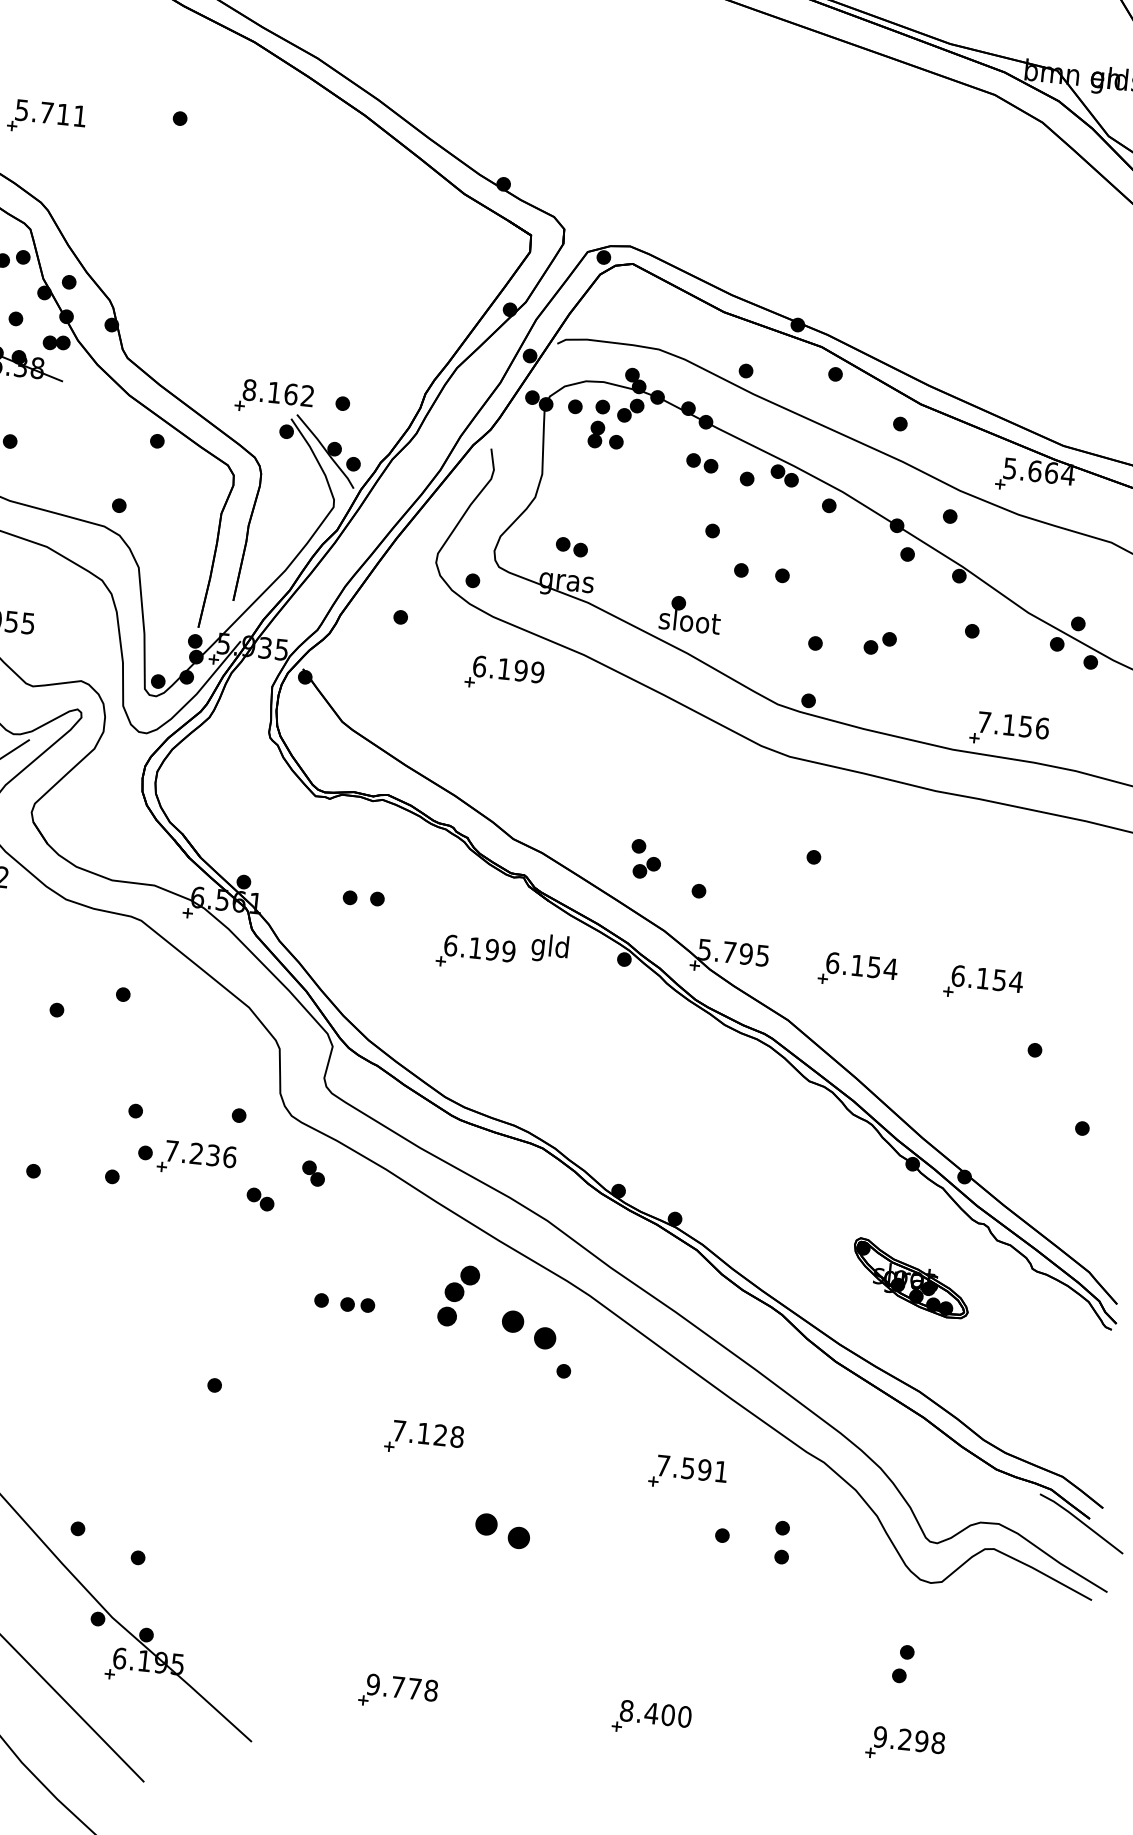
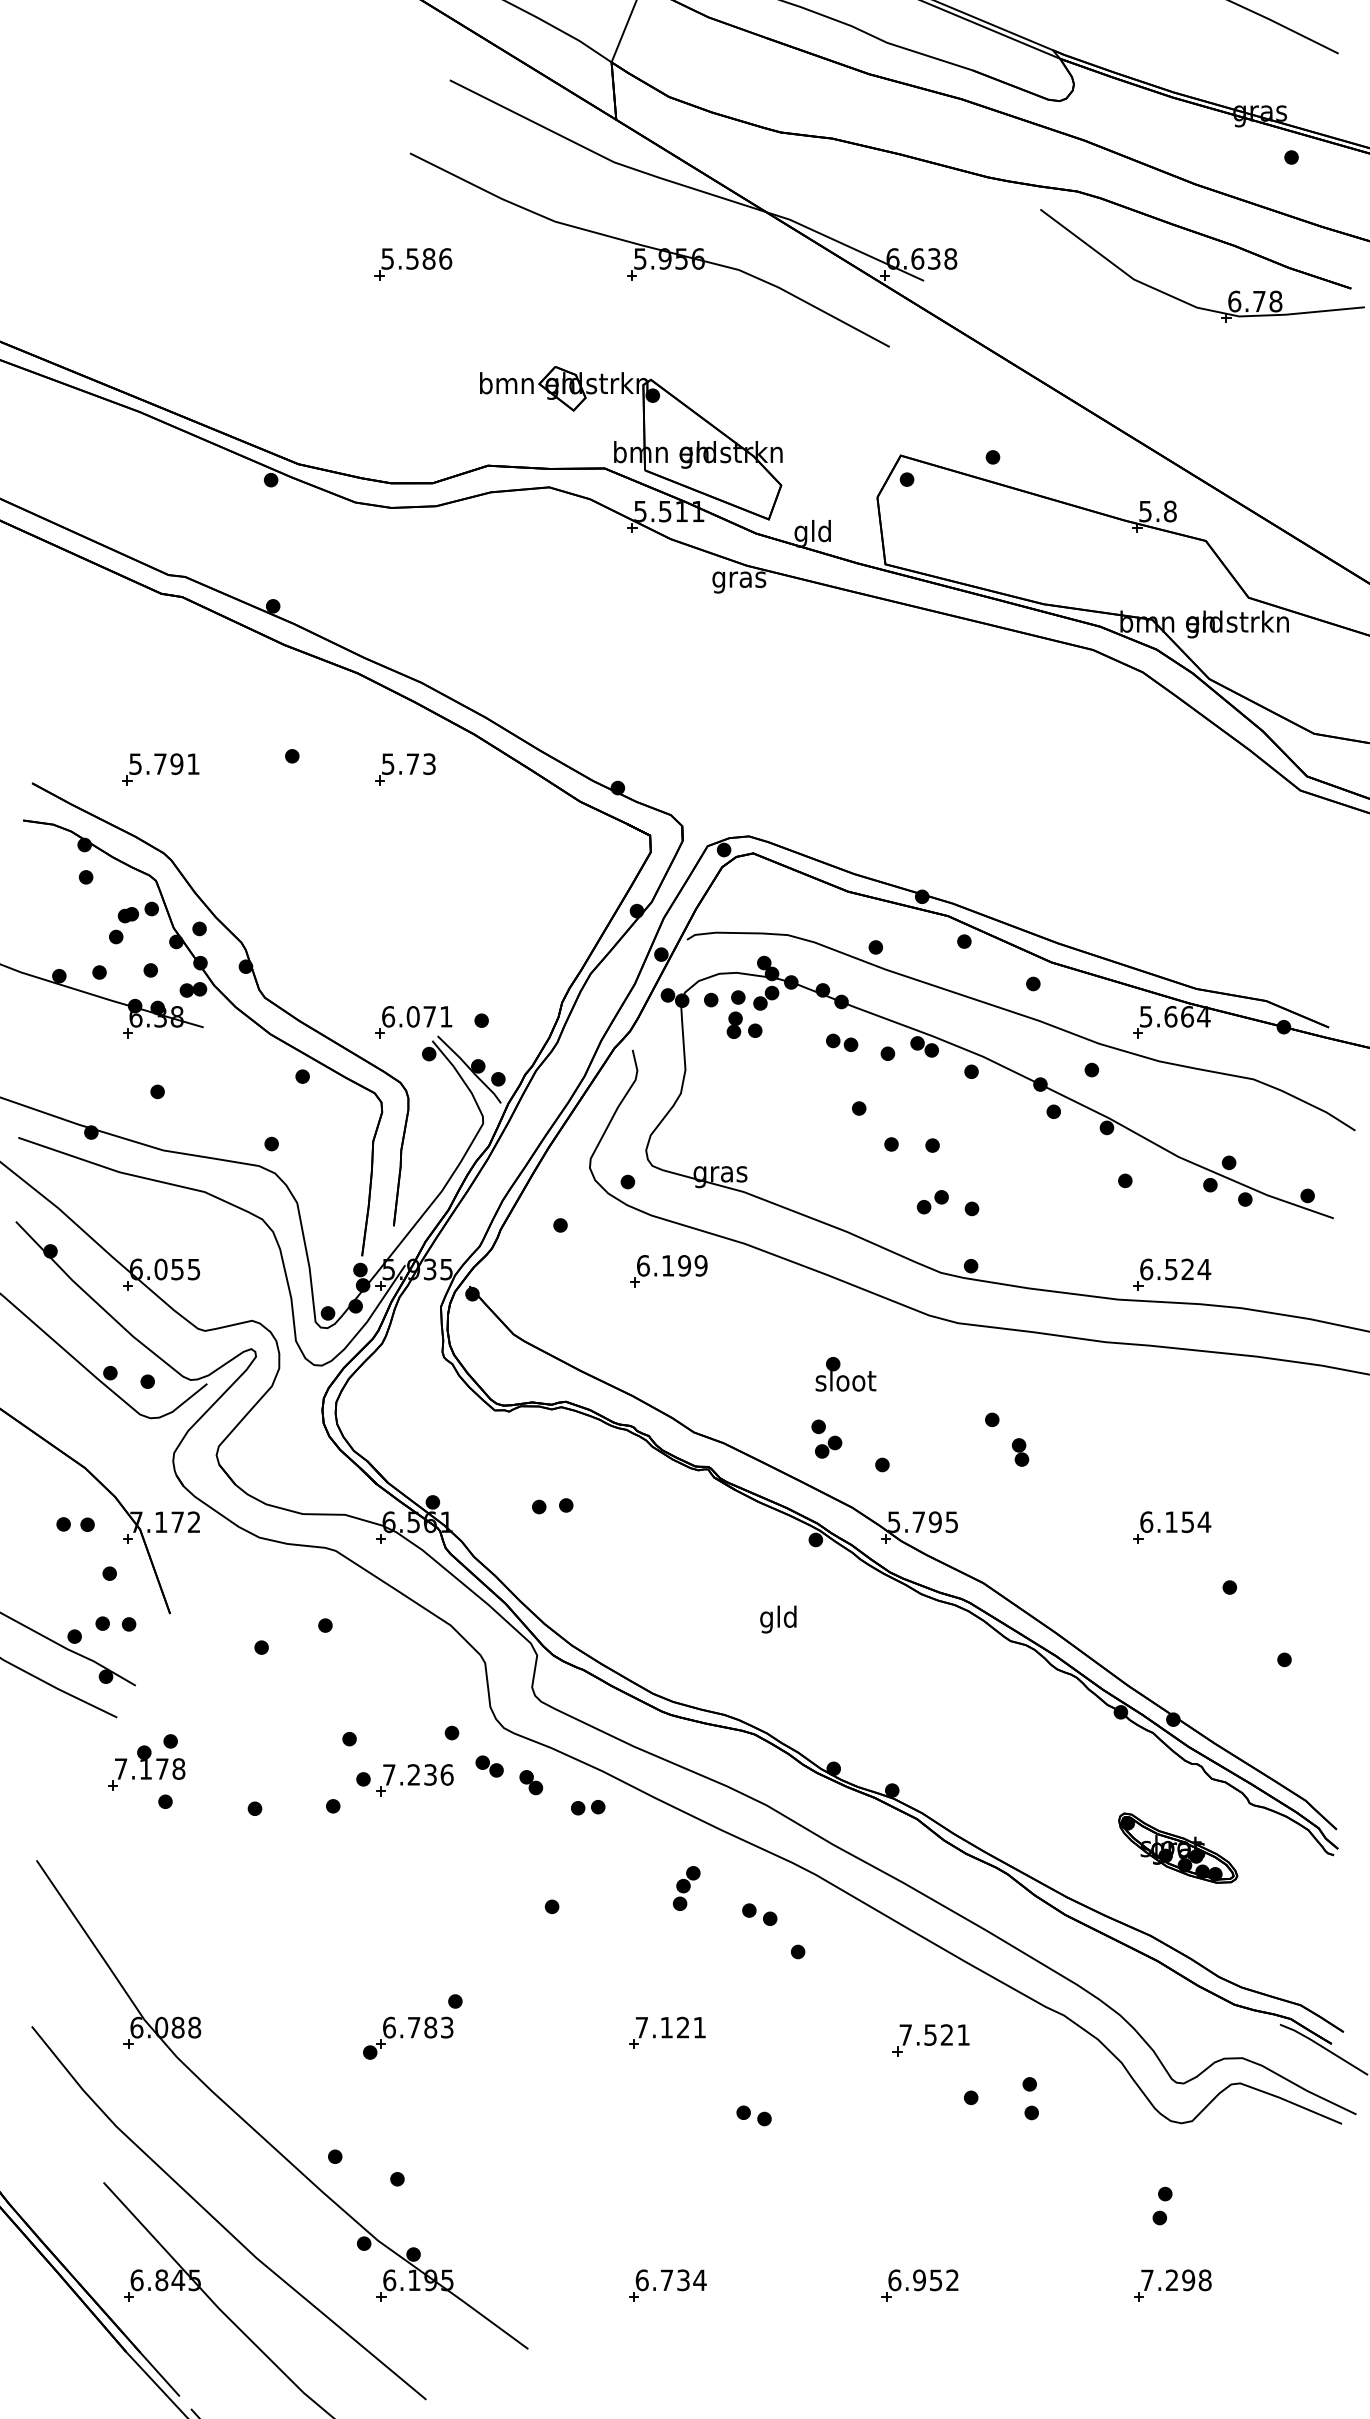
text: (63, 113) -> (176, 763), 5.711 -> 5.791
part: (292, 143) -> (405, 769), added
text: (278, 392) -> (417, 1016), 8.162 -> 6.071
part: (572, 546) -> (722, 1138), removed
part: (690, 614) -> (845, 1374), moved
part: (879, 643) -> (932, 1202), moved
text: (1013, 725) -> (1175, 1269), 7.156 -> 6.524
part: (838, 893) -> (1020, 1452), added
text: (550, 948) -> (778, 1619), moved
part: (475, 953) -> (668, 1549), removed
part: (858, 971) -> (1047, 1527), removed
part: (260, 1199) -> (489, 1766), moved
part: (911, 1277) -> (1178, 1847), moved
part: (458, 1295) -> (686, 1888), size x0.71
part: (358, 1304) -> (588, 1807), moved
part: (528, 1329) -> (759, 1914), size x0.62
part: (163, 1416) -> (408, 2037), added
text: (457, 1436) -> (699, 2027), 7.128 -> 7.121
text: (704, 1469) -> (946, 2034), 7.591 -> 7.521
part: (502, 1530) -> (753, 2115), size x0.62
text: (401, 1687) -> (670, 2280), 9.778 -> 6.734
text: (655, 1714) -> (923, 2280), 8.400 -> 6.952
text: (879, 1737) -> (1146, 2280), 9.298 -> 7.298

